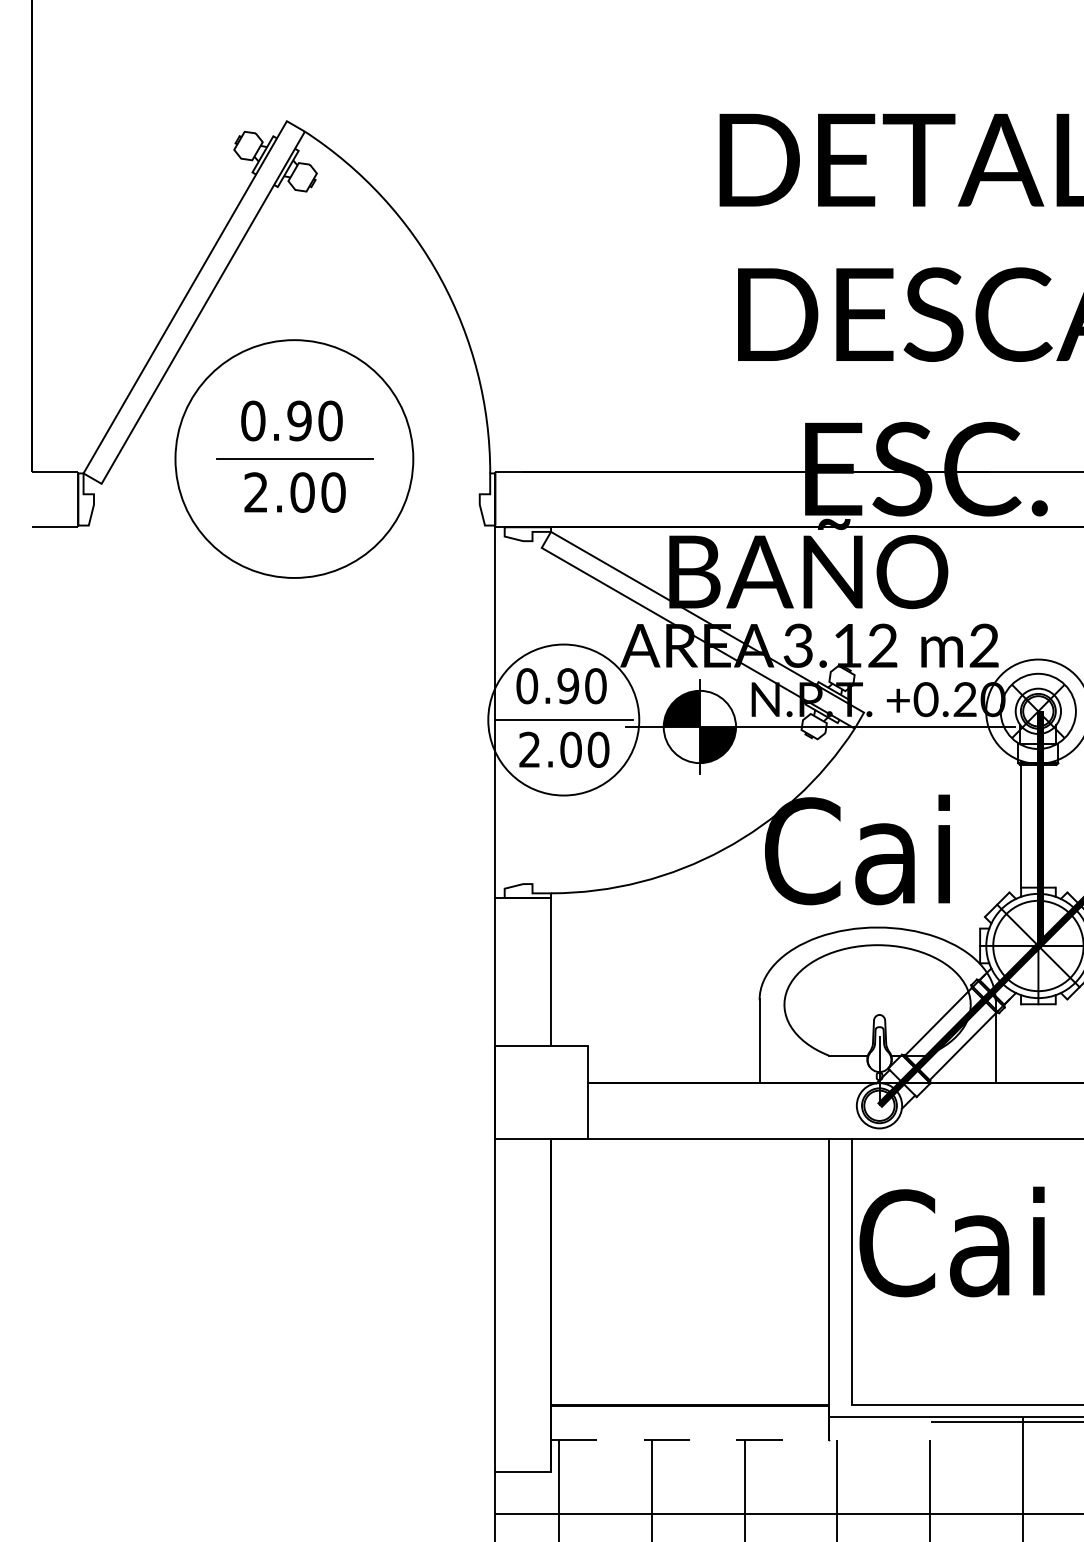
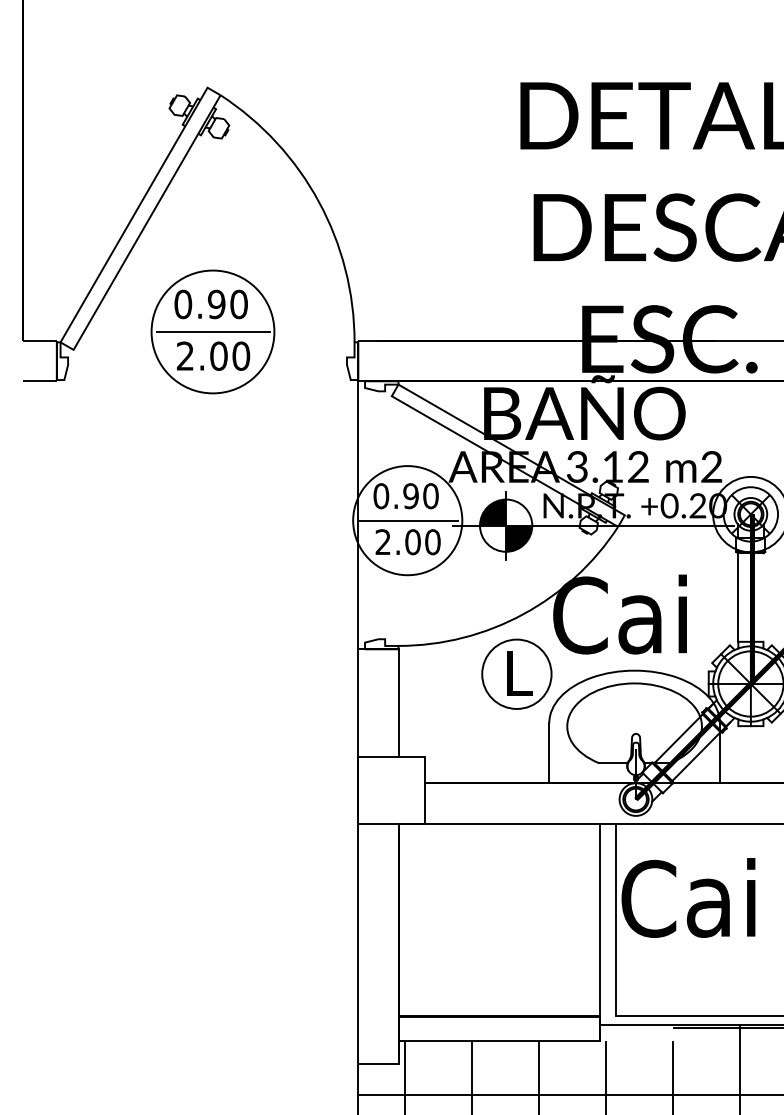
circle: (293, 458) -> (212, 331), size x0.71
part: (714, 931) -> (516, 673), added
line: (690, 1440) -> (499, 1041), dashed -> solid

